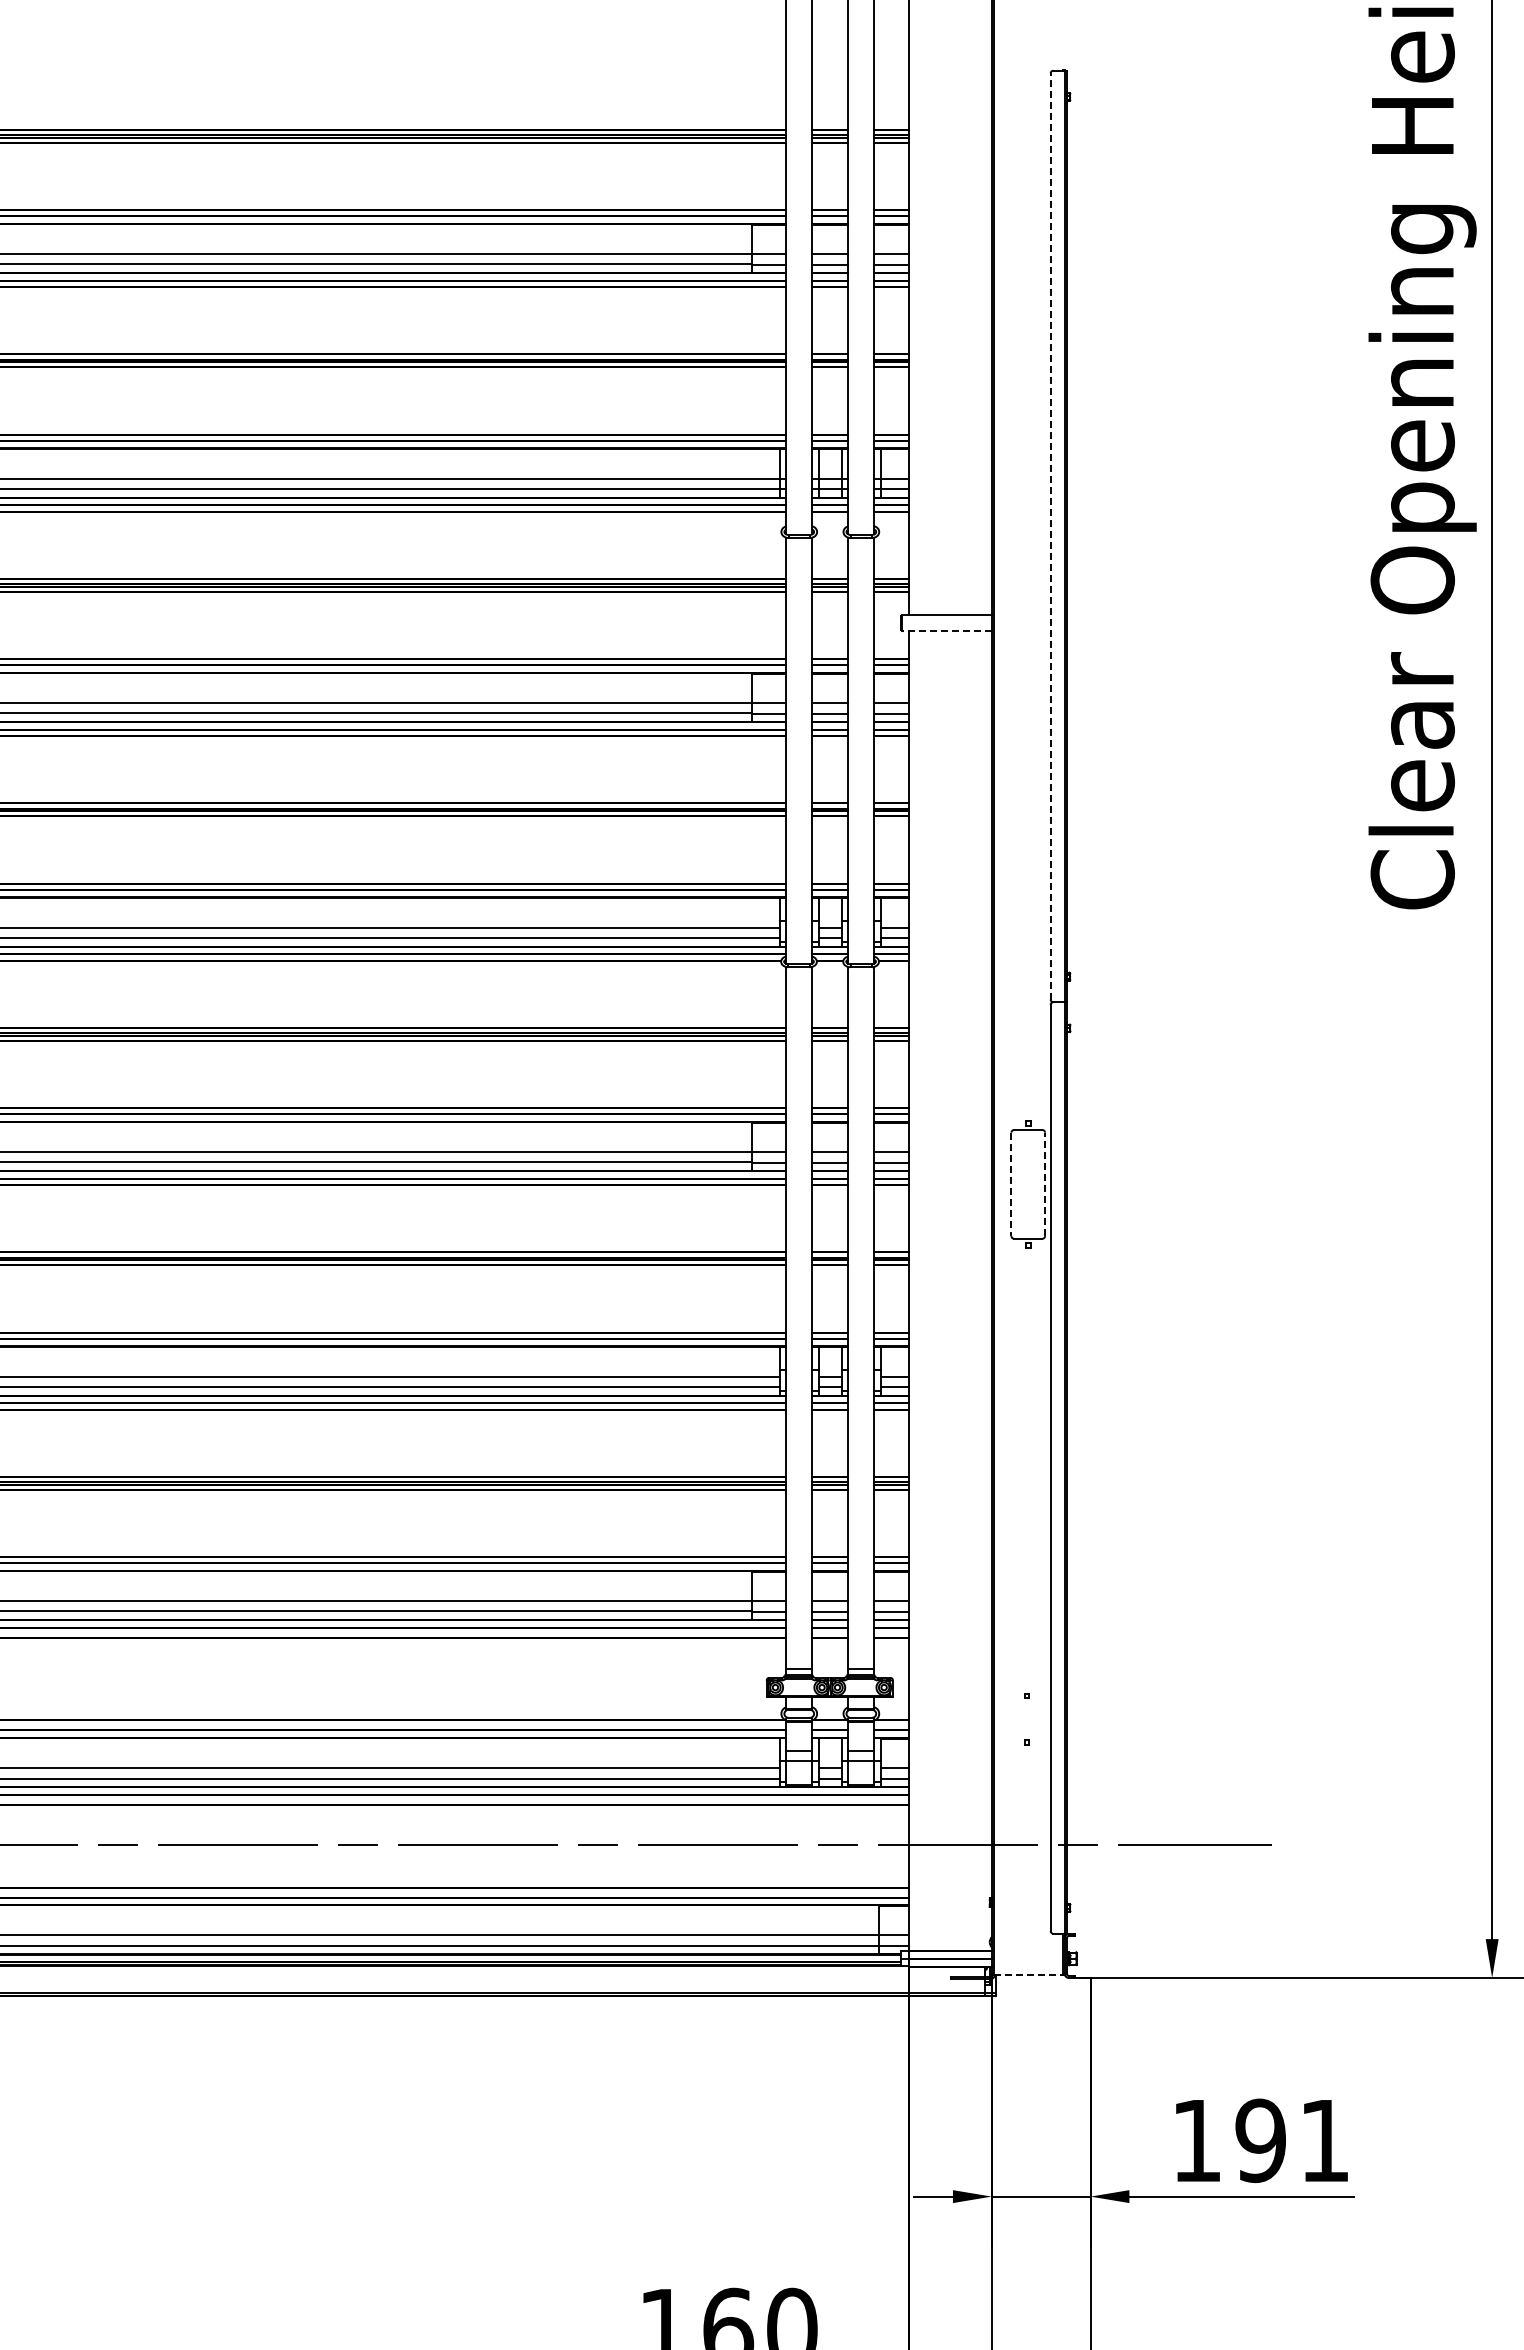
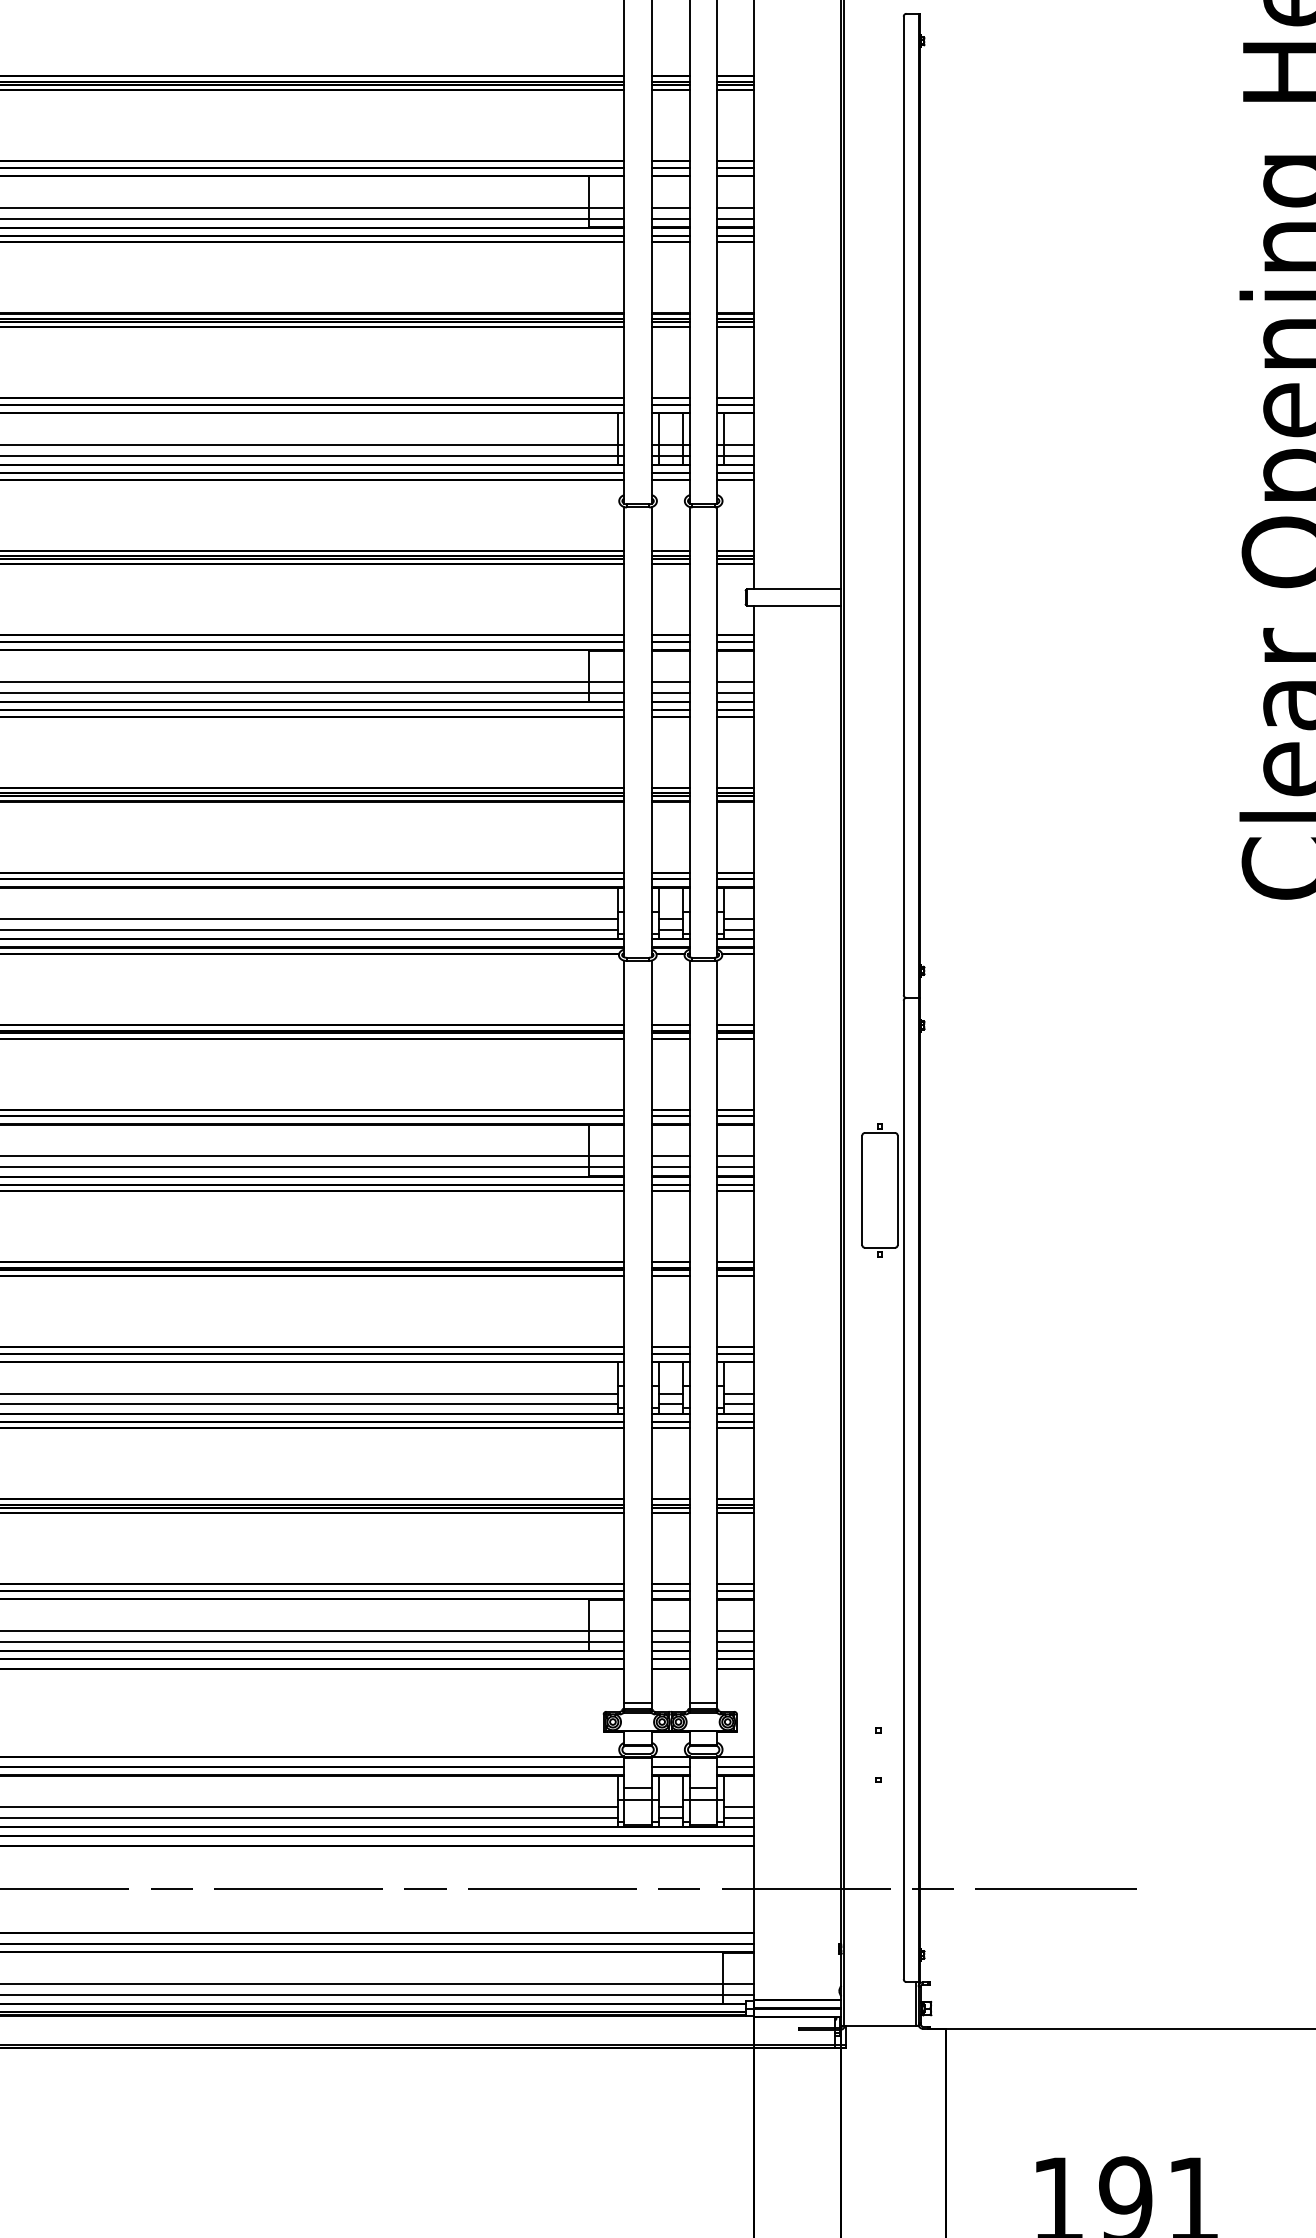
line: (1050, 535) -> (903, 504), dashed -> solid
line: (947, 630) -> (794, 605), dashed -> solid
line: (1011, 1184) -> (862, 1190), dashed -> solid
line: (1045, 1184) -> (898, 1190), dashed -> solid
line: (1028, 1974) -> (880, 2025), dashed -> solid

